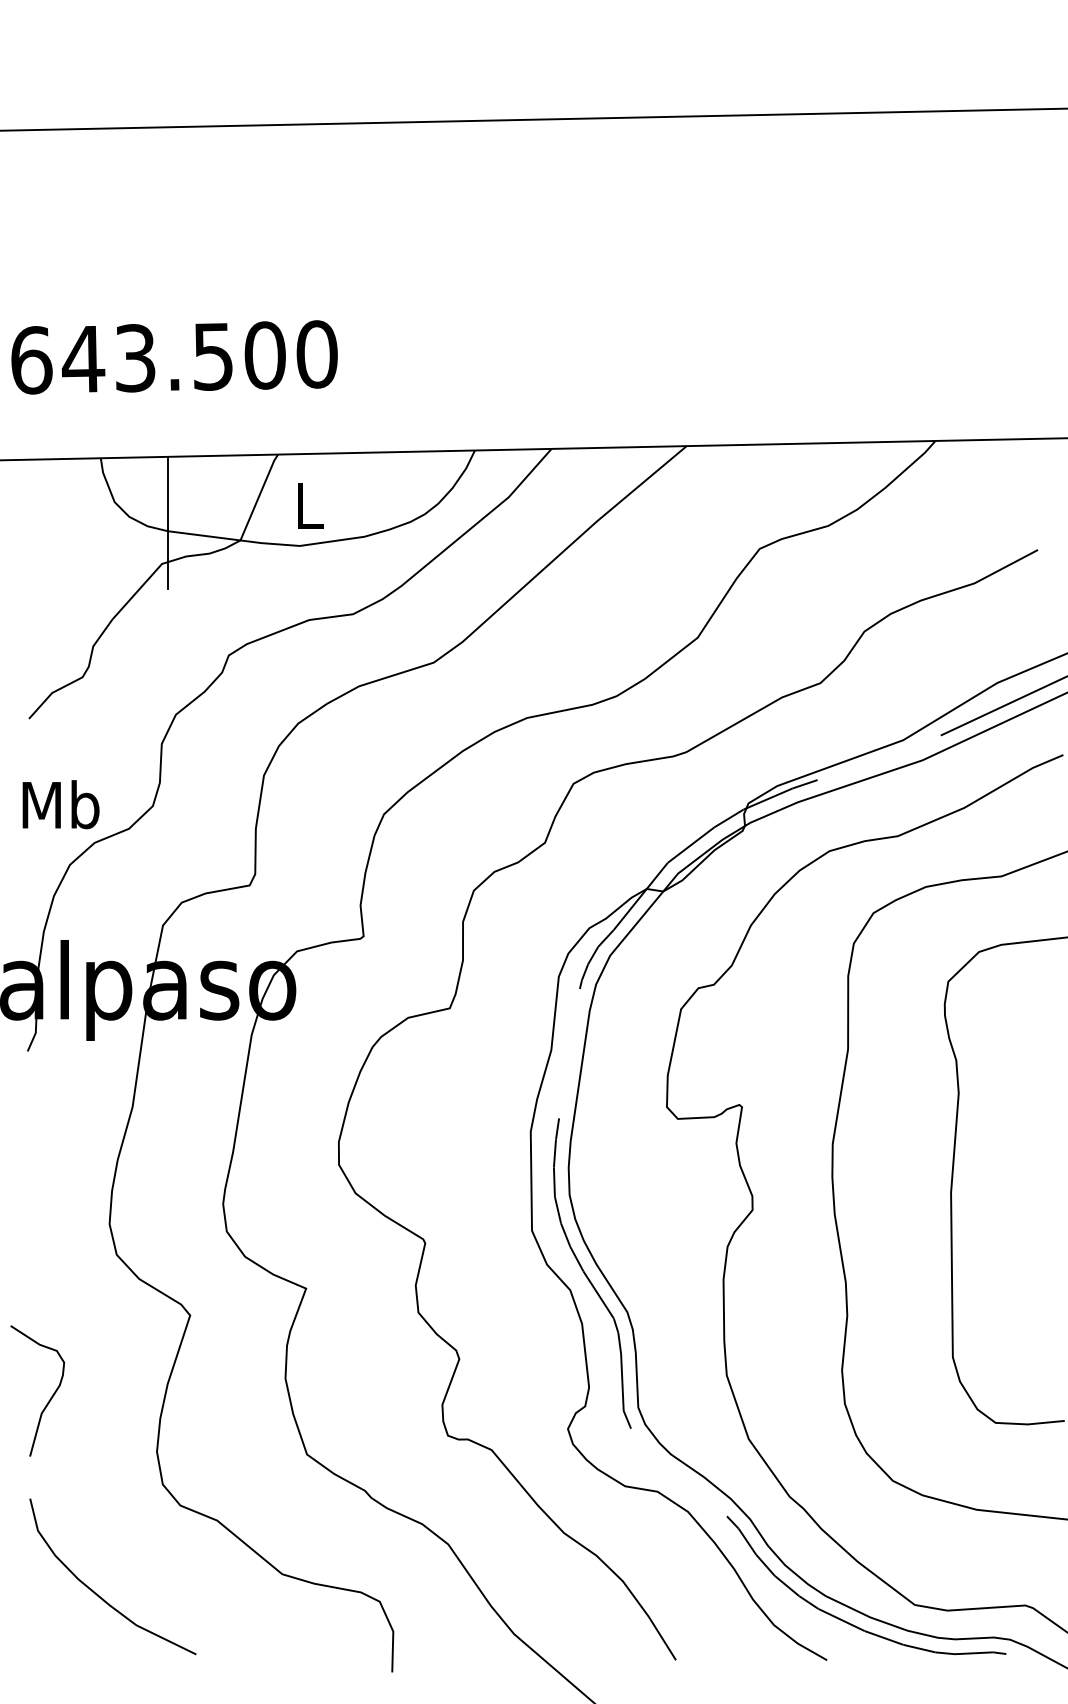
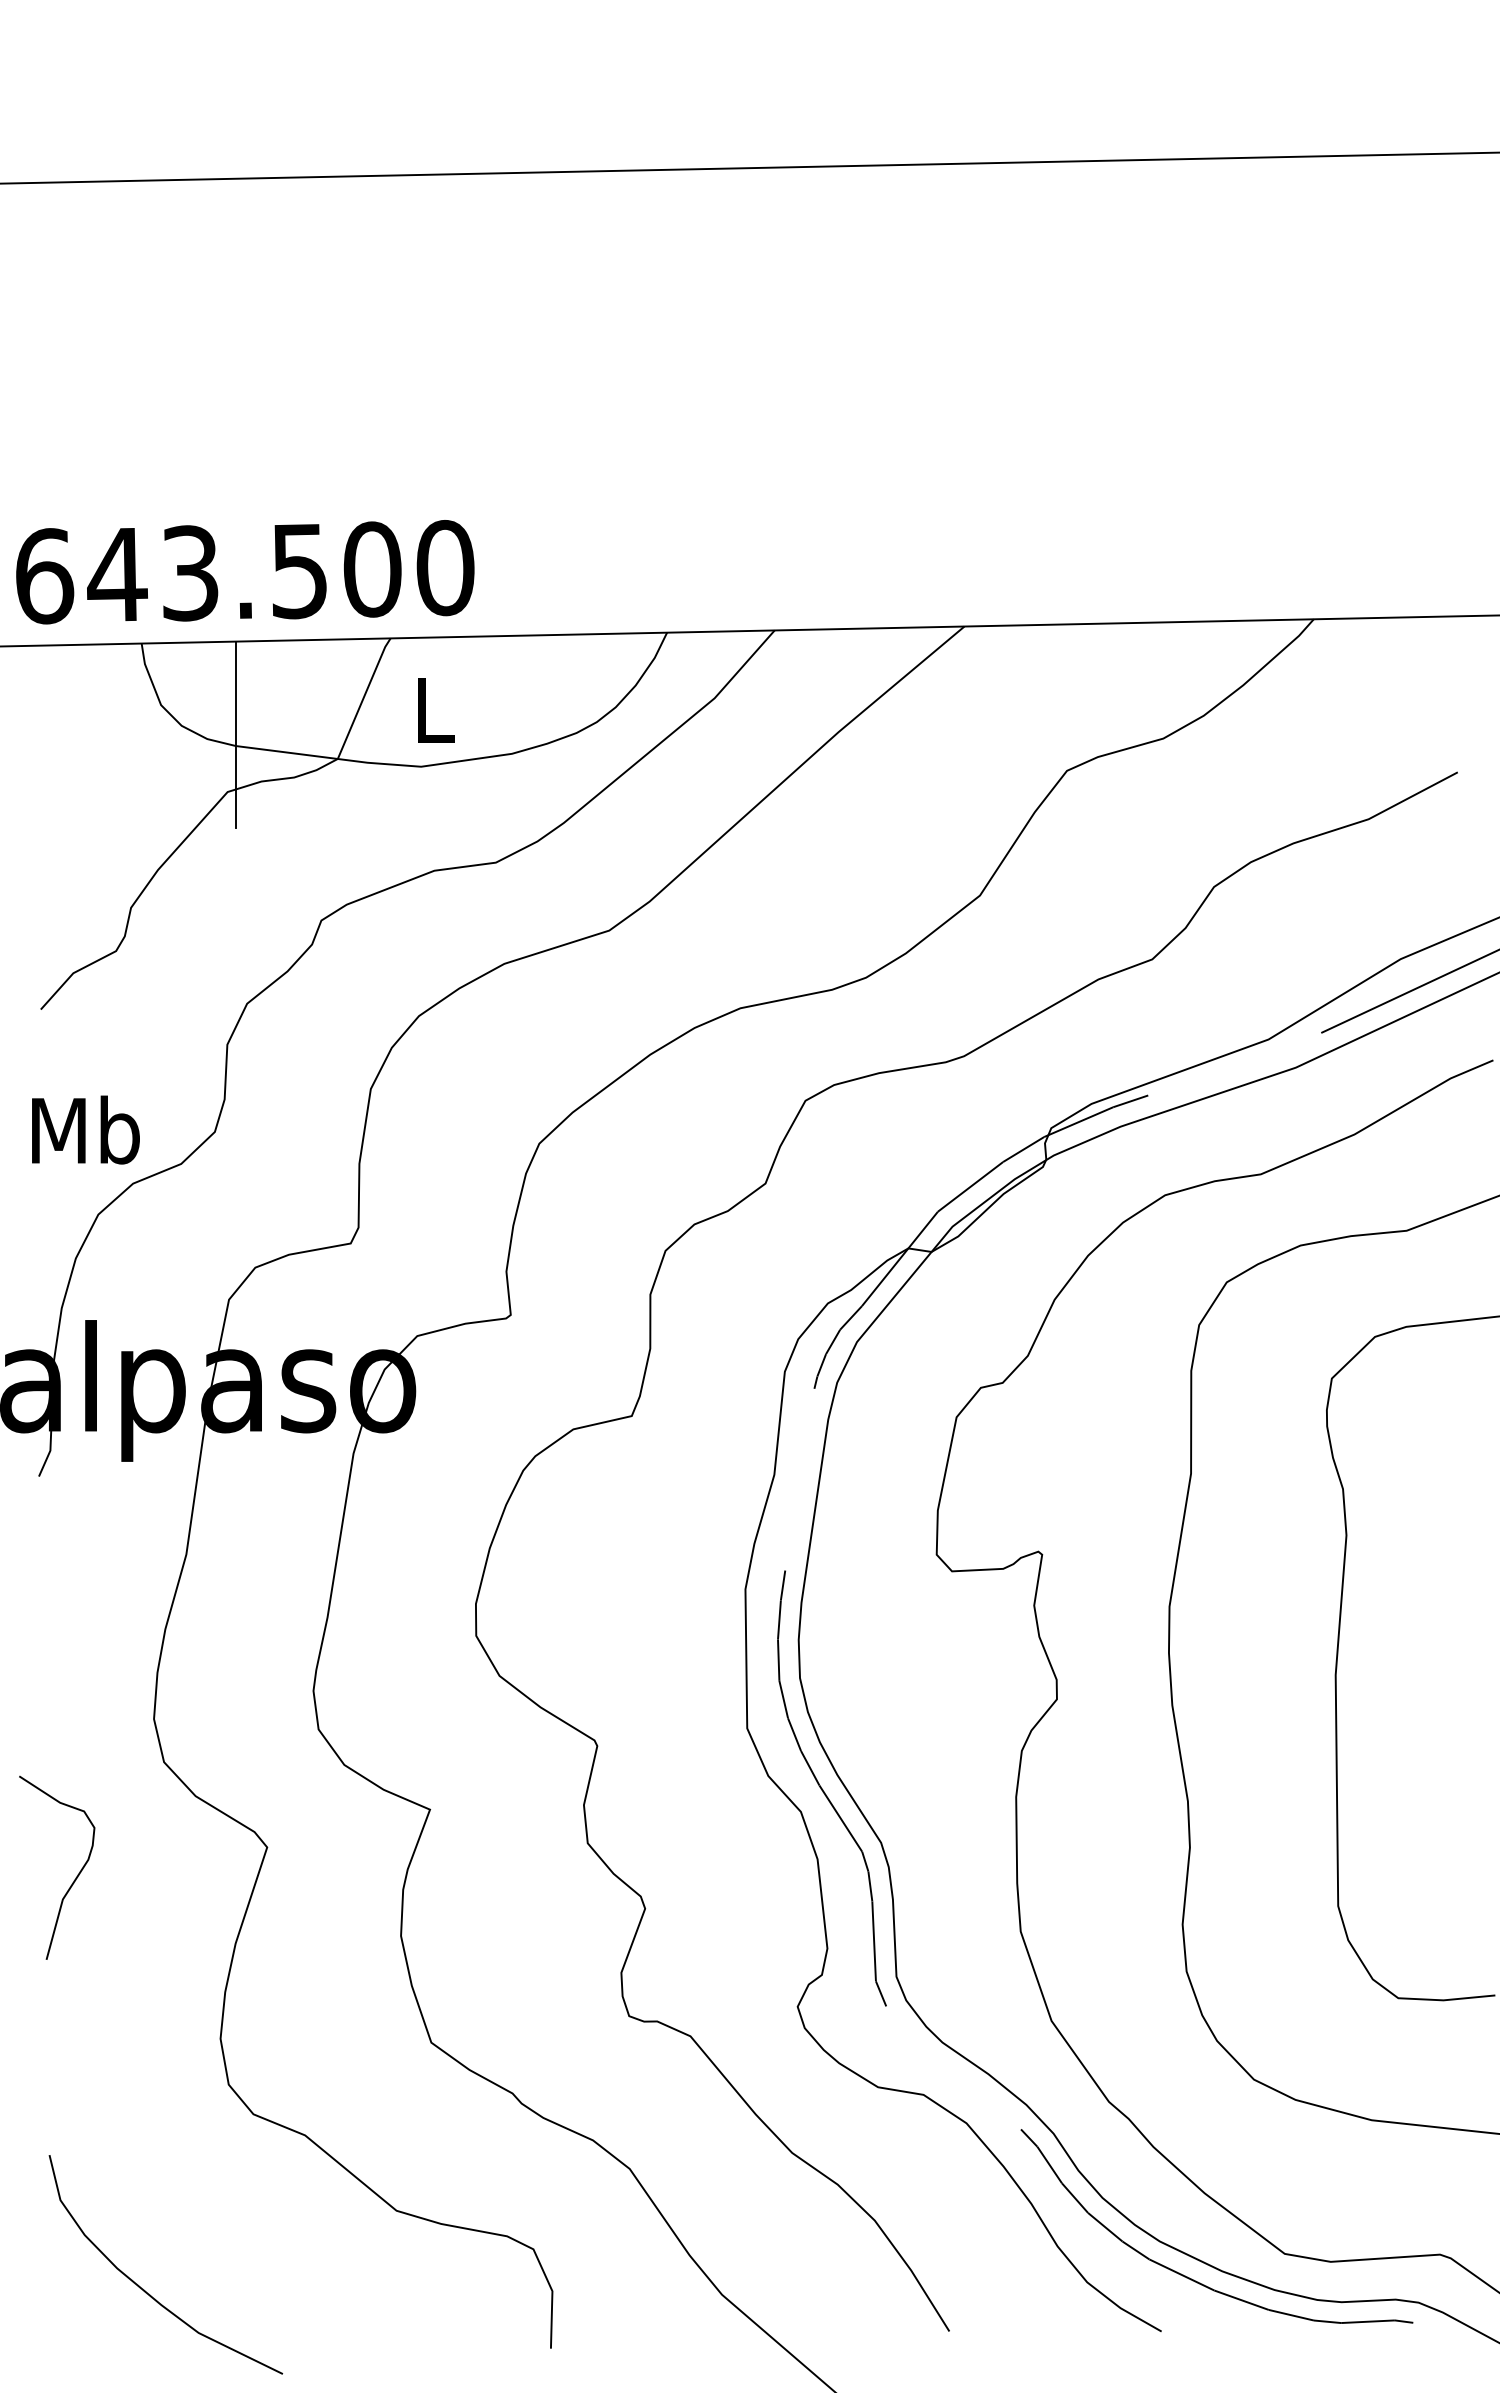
text: (174, 357) -> (245, 572), moved
curve: (50, 1397) -> (75, 1876), moved
curve: (97, 1593) -> (144, 2288), moved

